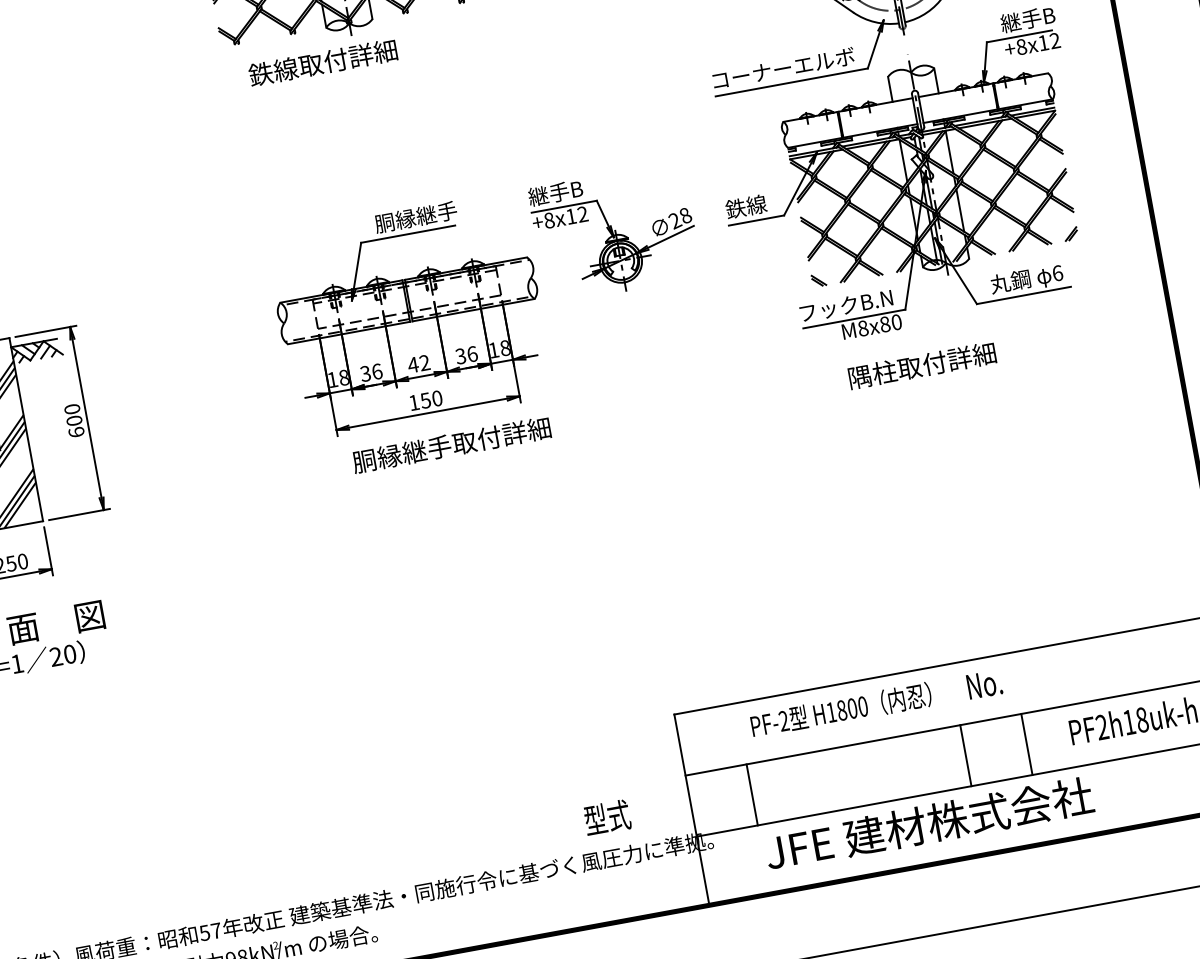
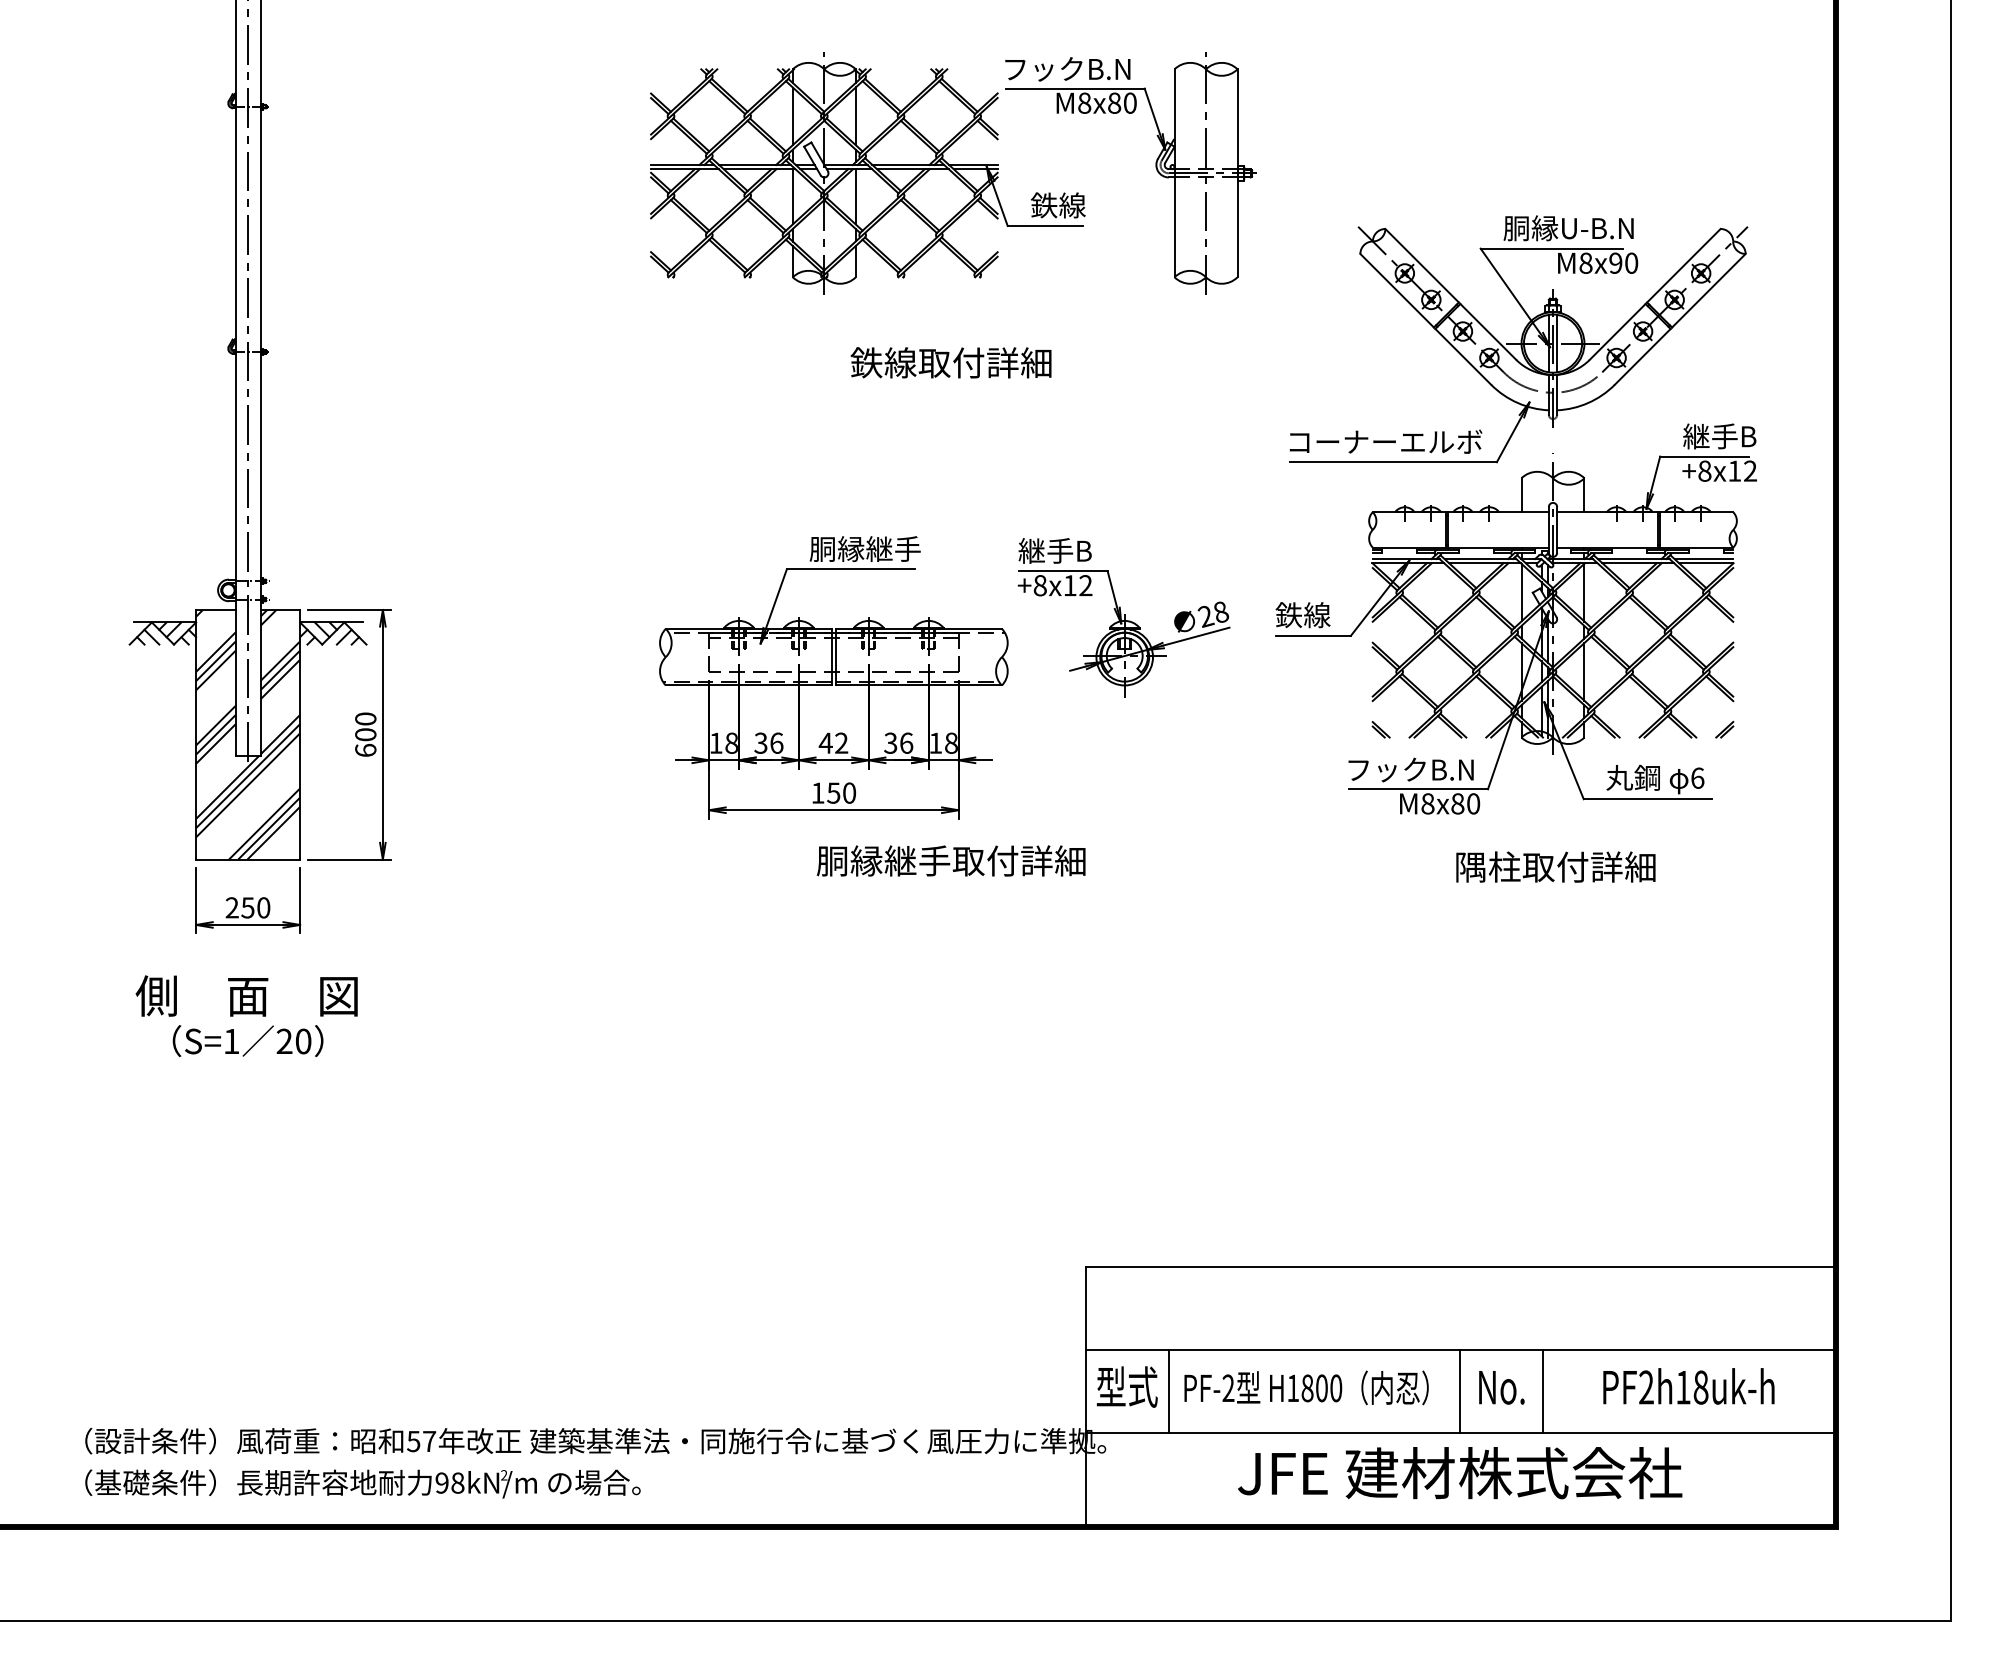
text: (322, 62) -> (950, 362), moved
text: (921, 365) -> (1555, 866), moved
text: (451, 444) -> (950, 860), moved
text: (984, 684) -> (1501, 1387), moved
text: (841, 710) -> (1306, 1387), moved
text: (606, 817) -> (1126, 1386), moved
text: (929, 824) -> (1460, 1473), moved

